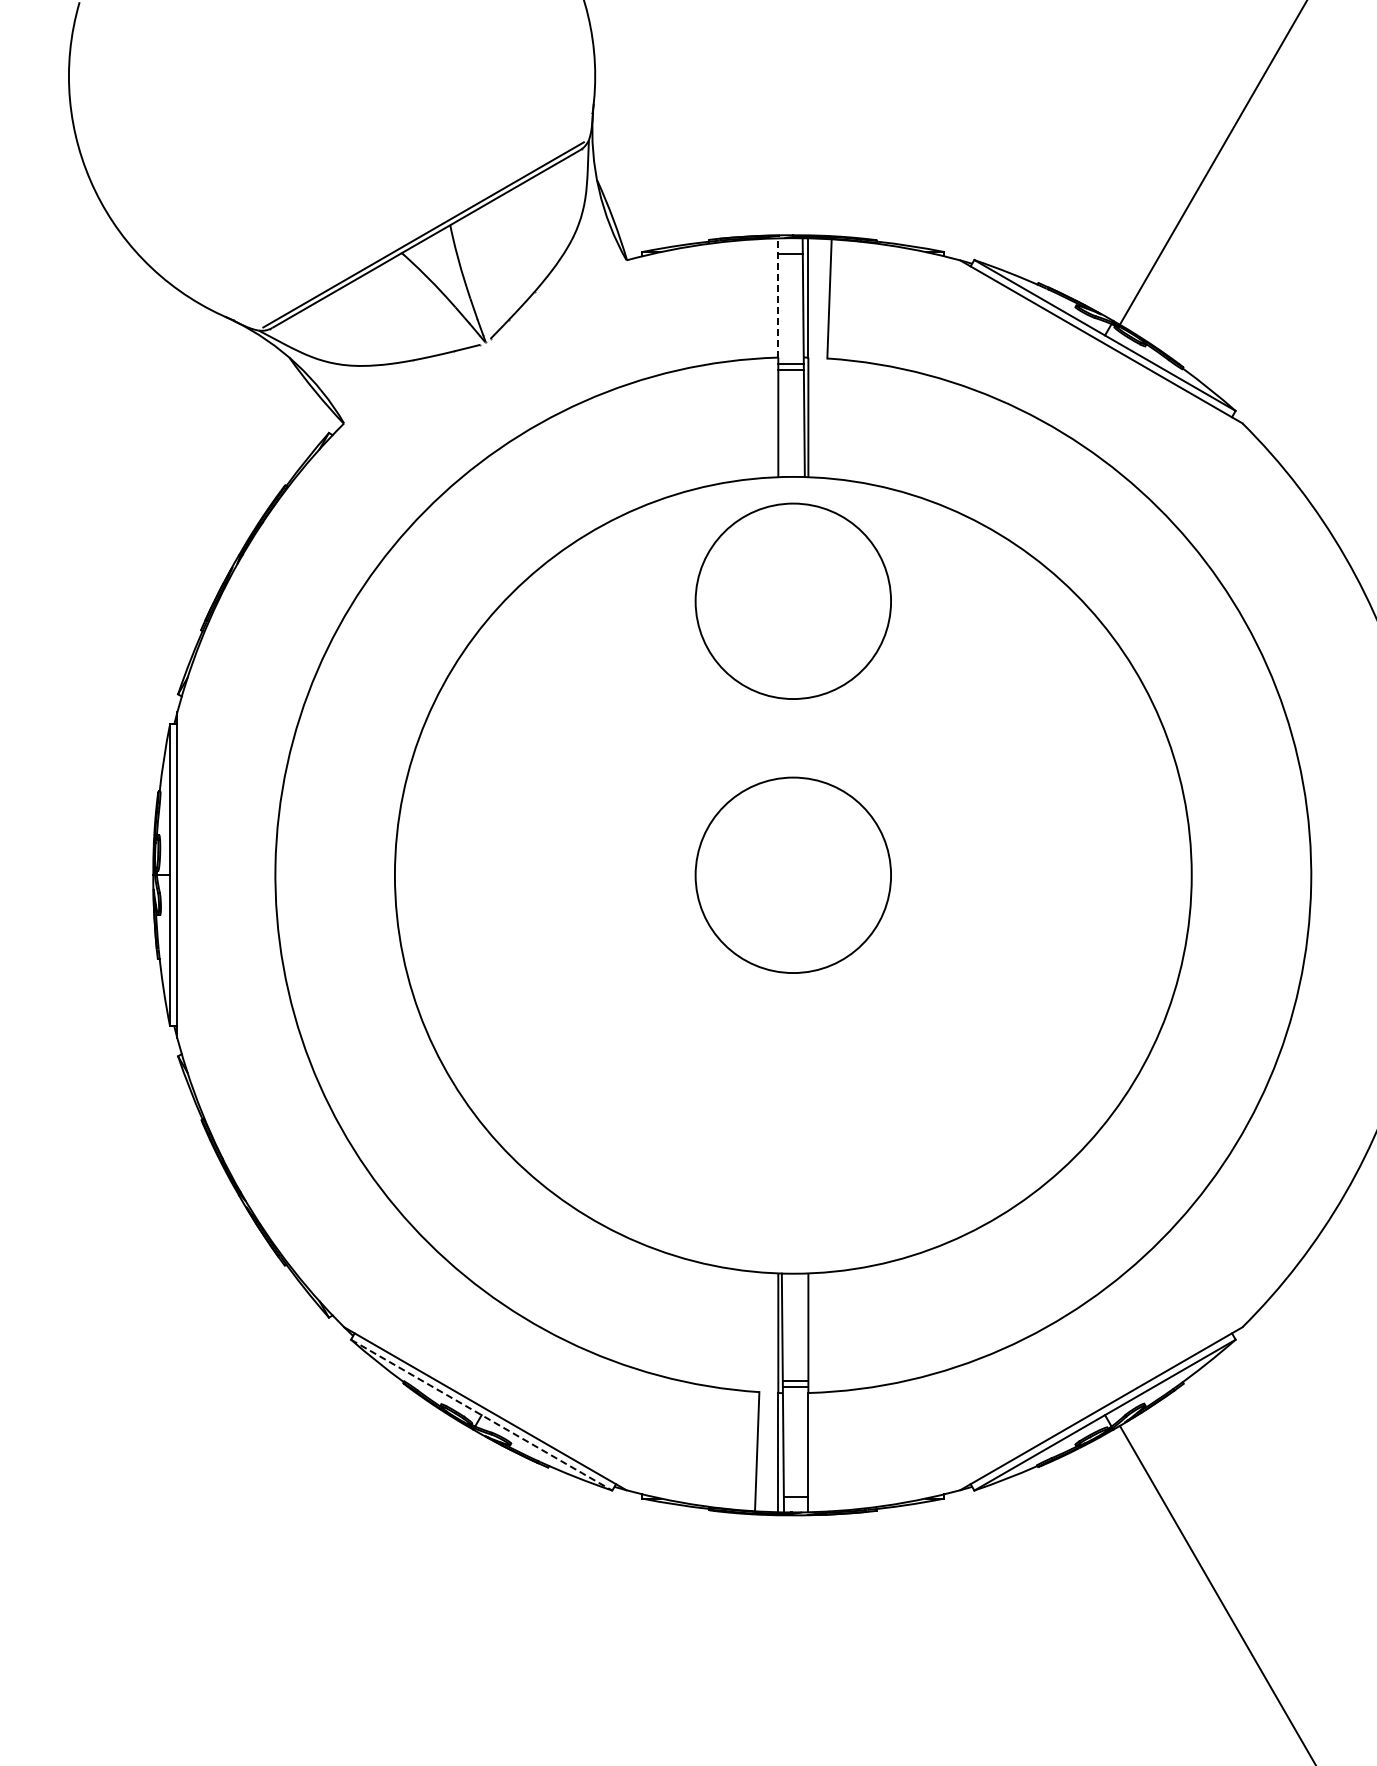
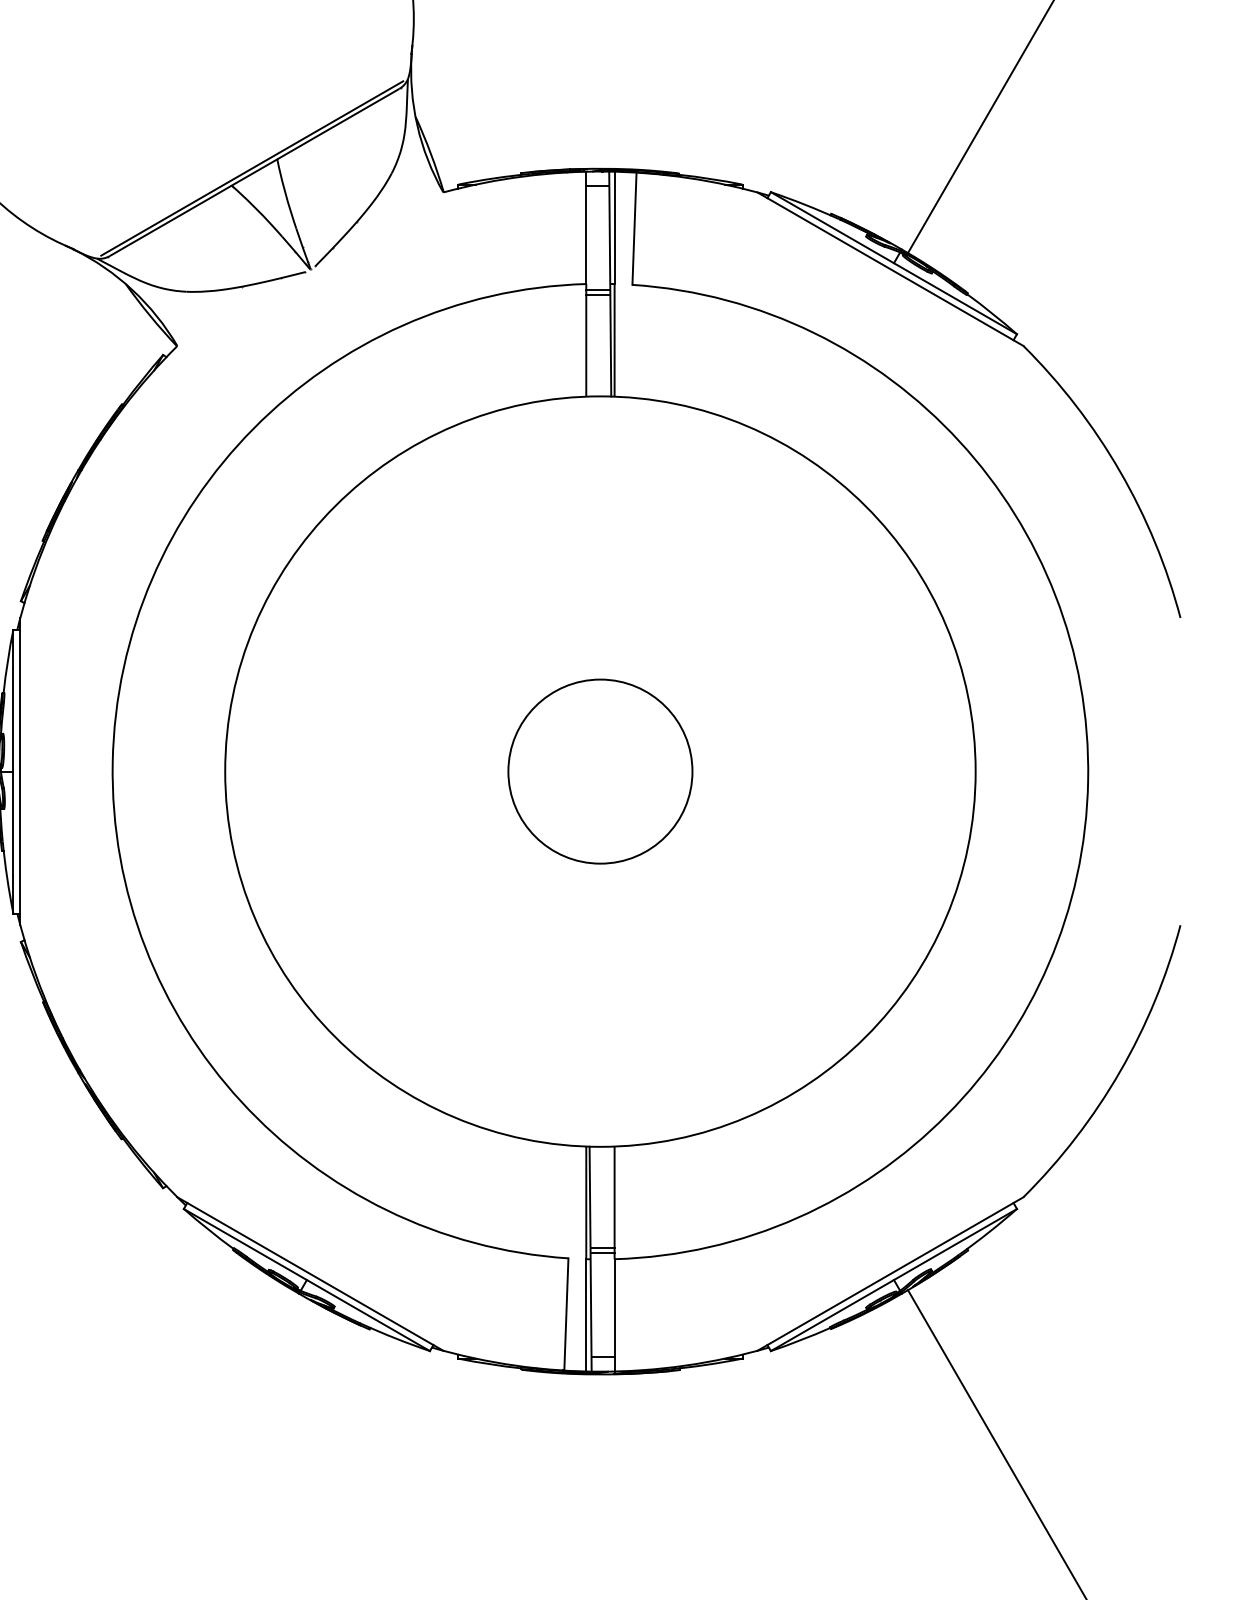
line: (778, 297) -> (586, 227), dashed -> solid
circle: (792, 600) -> (599, 512), removed
line: (481, 1415) -> (306, 1280), dashed -> solid

